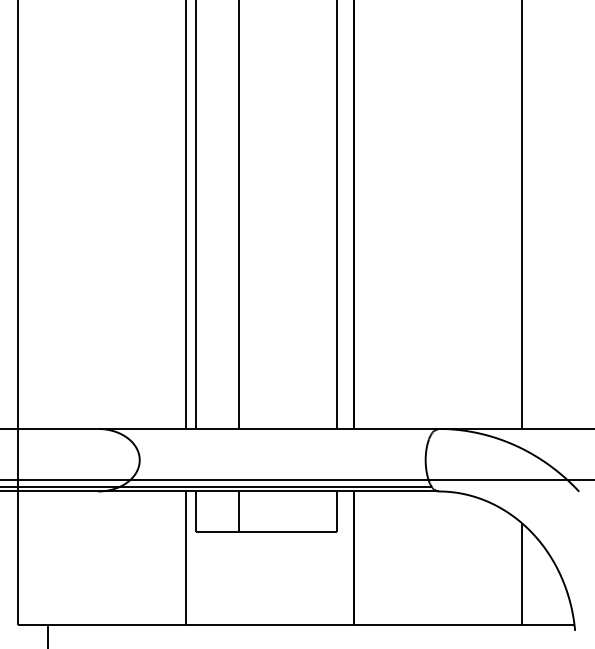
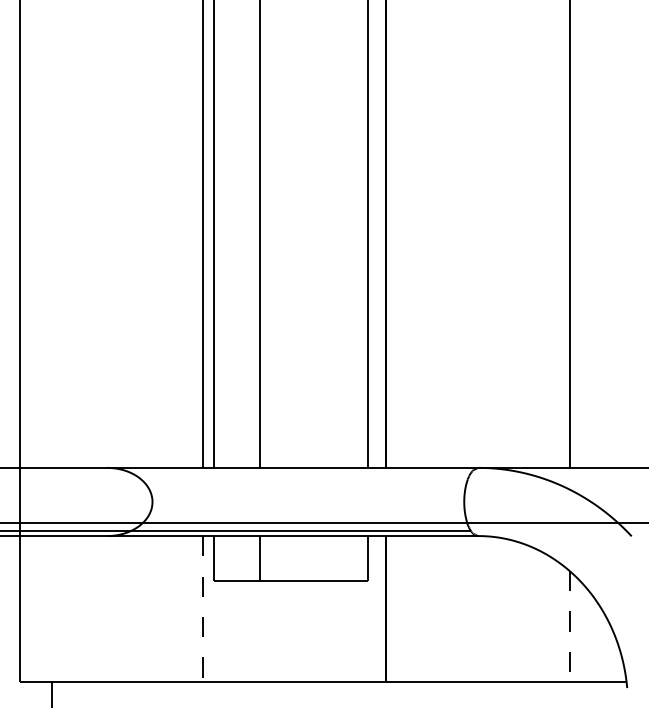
line: (185, 557) -> (202, 608), solid -> dashed
line: (522, 574) -> (569, 626), solid -> dashed

